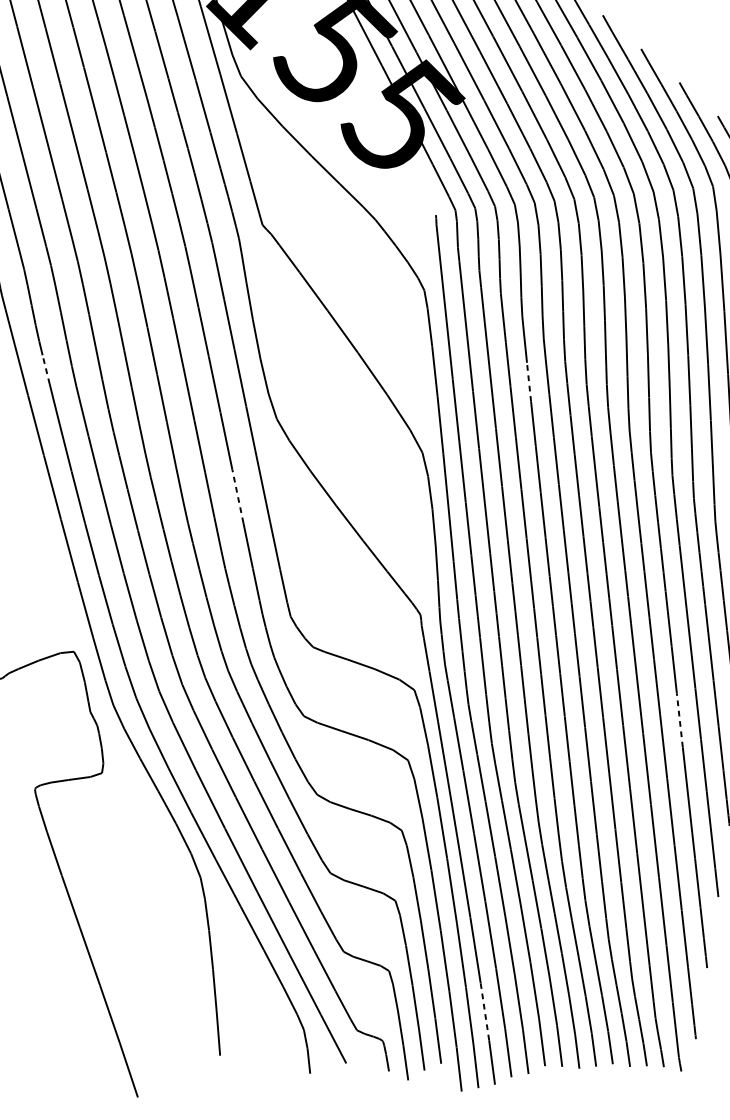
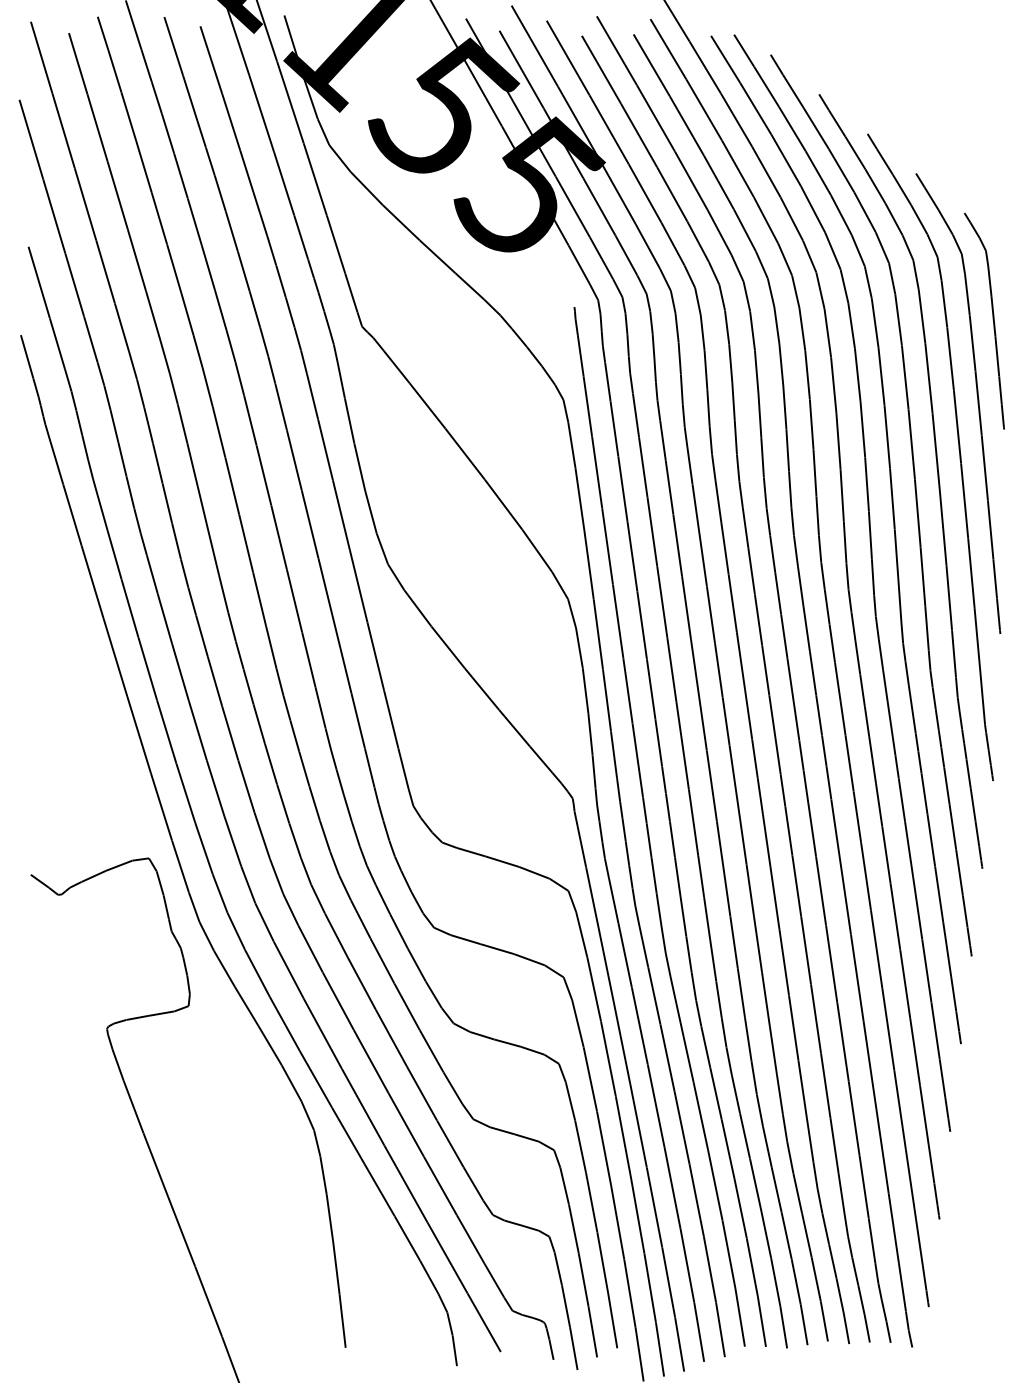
line: (45, 368) -> (102, 512), dashed -> solid
line: (528, 381) -> (695, 507), dashed -> solid
line: (237, 496) -> (343, 660), dashed -> solid
line: (679, 720) -> (895, 916), dashed -> solid
line: (484, 1011) -> (668, 1282), dashed -> solid

